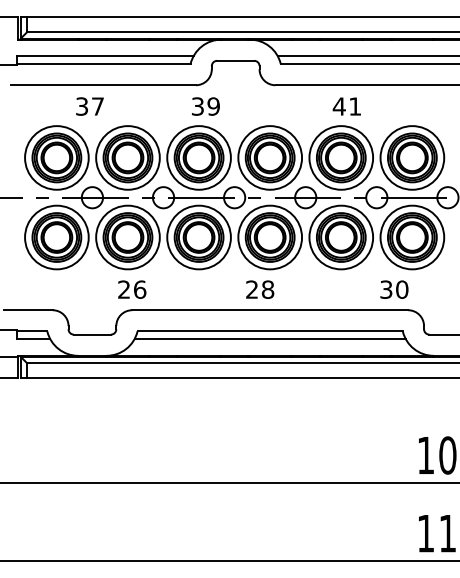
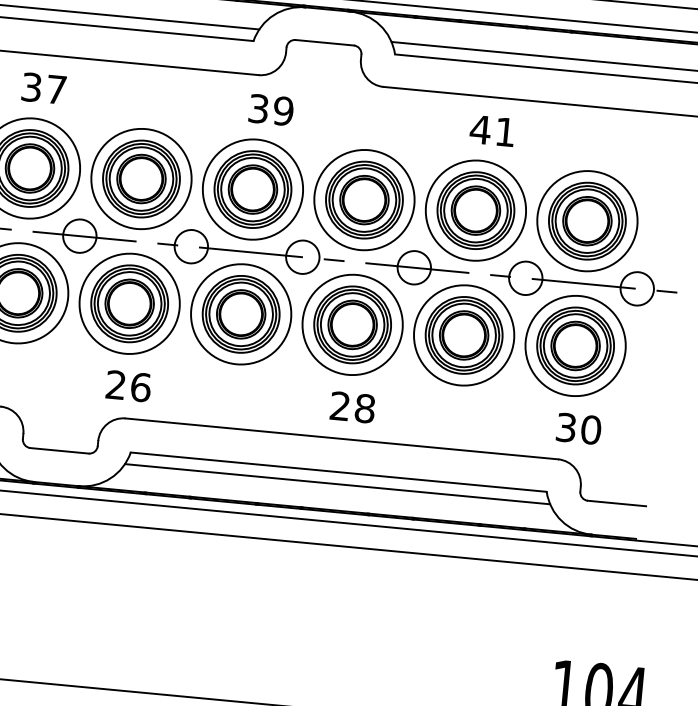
text: (89, 106) -> (43, 88), moved
text: (260, 289) -> (353, 407), moved
text: (394, 289) -> (579, 428), moved

